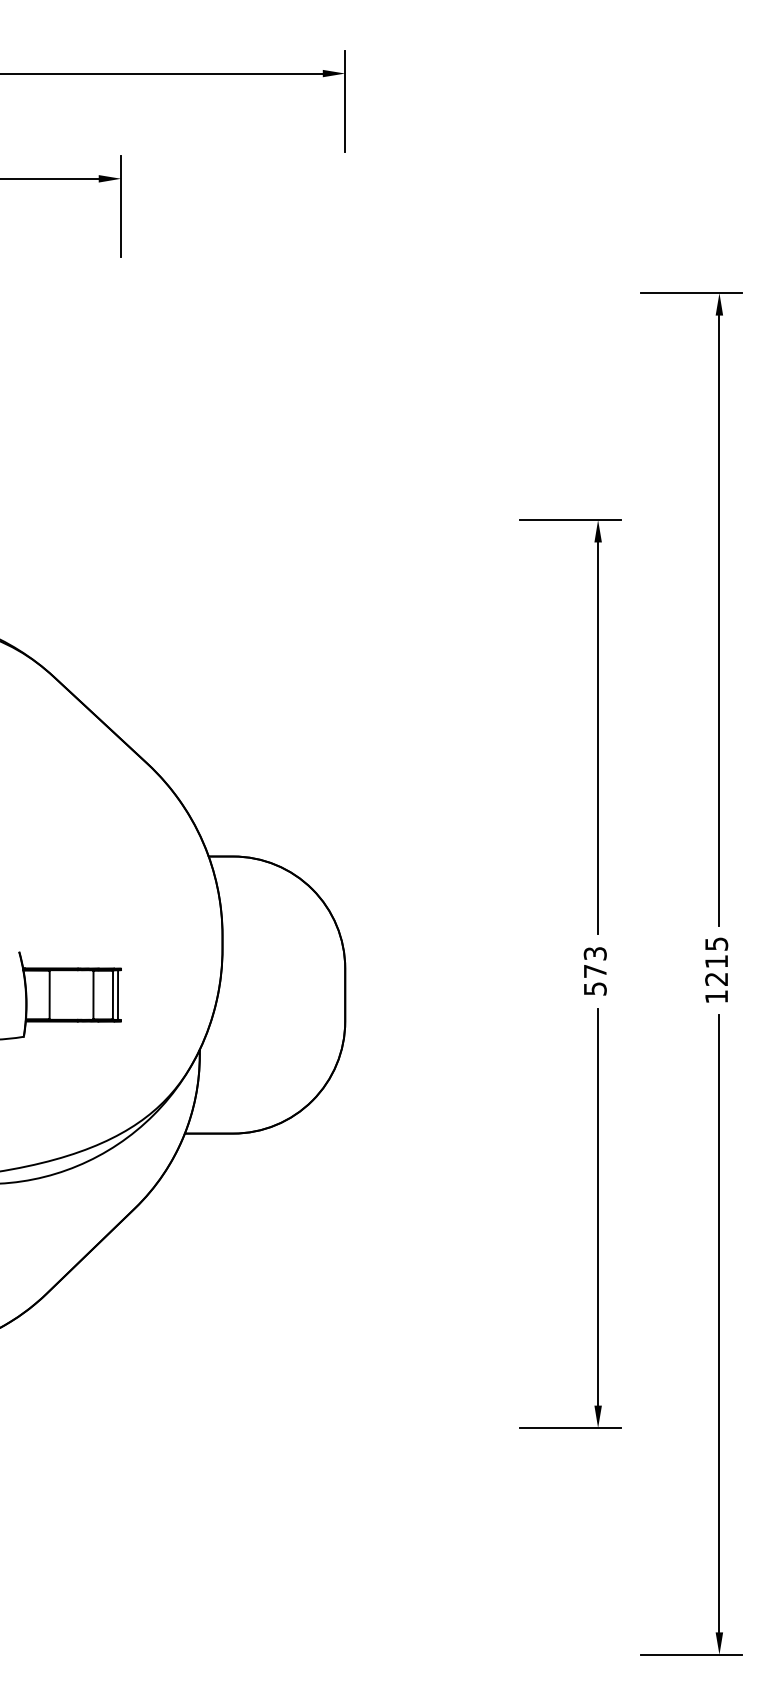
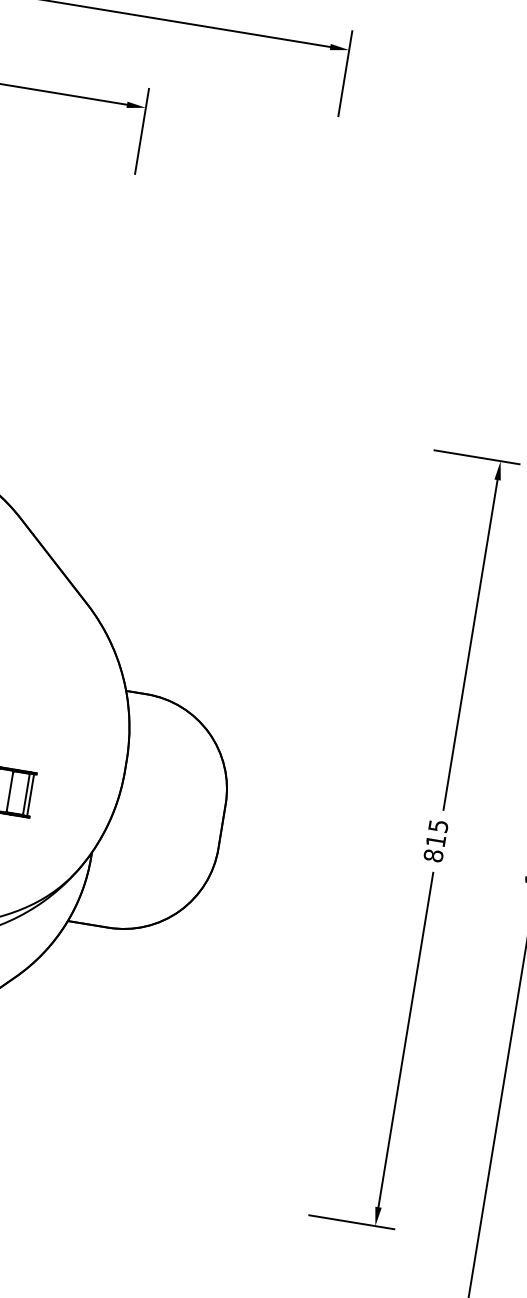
text: (594, 971) -> (435, 840), 573 -> 815

